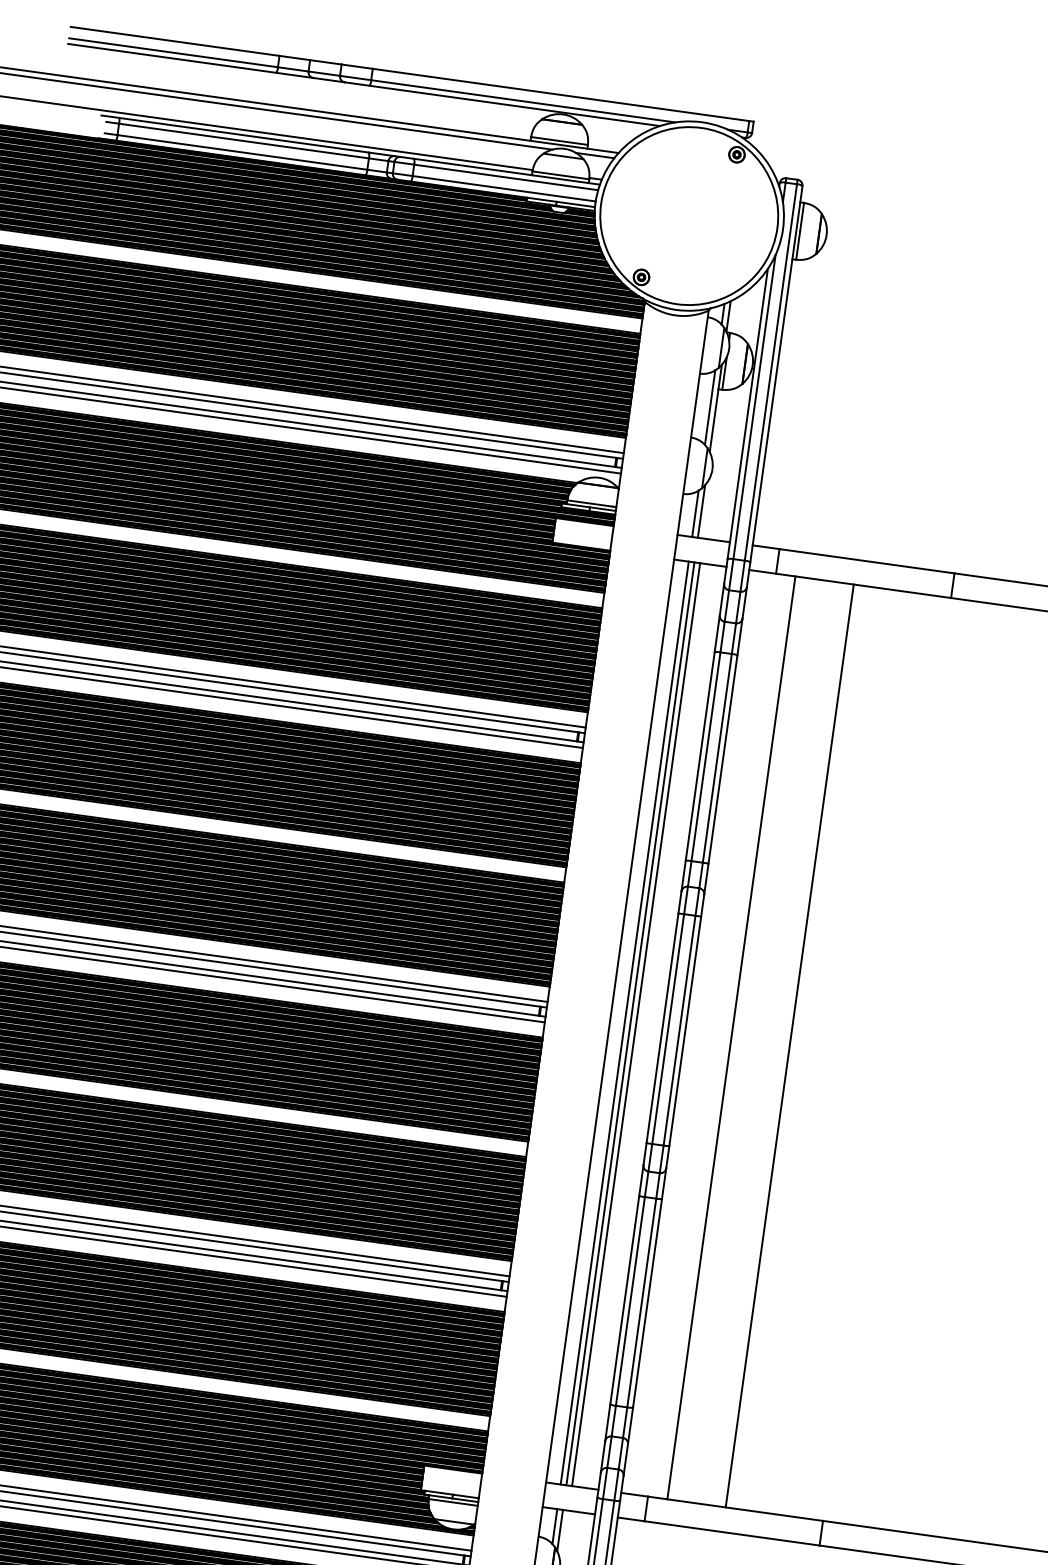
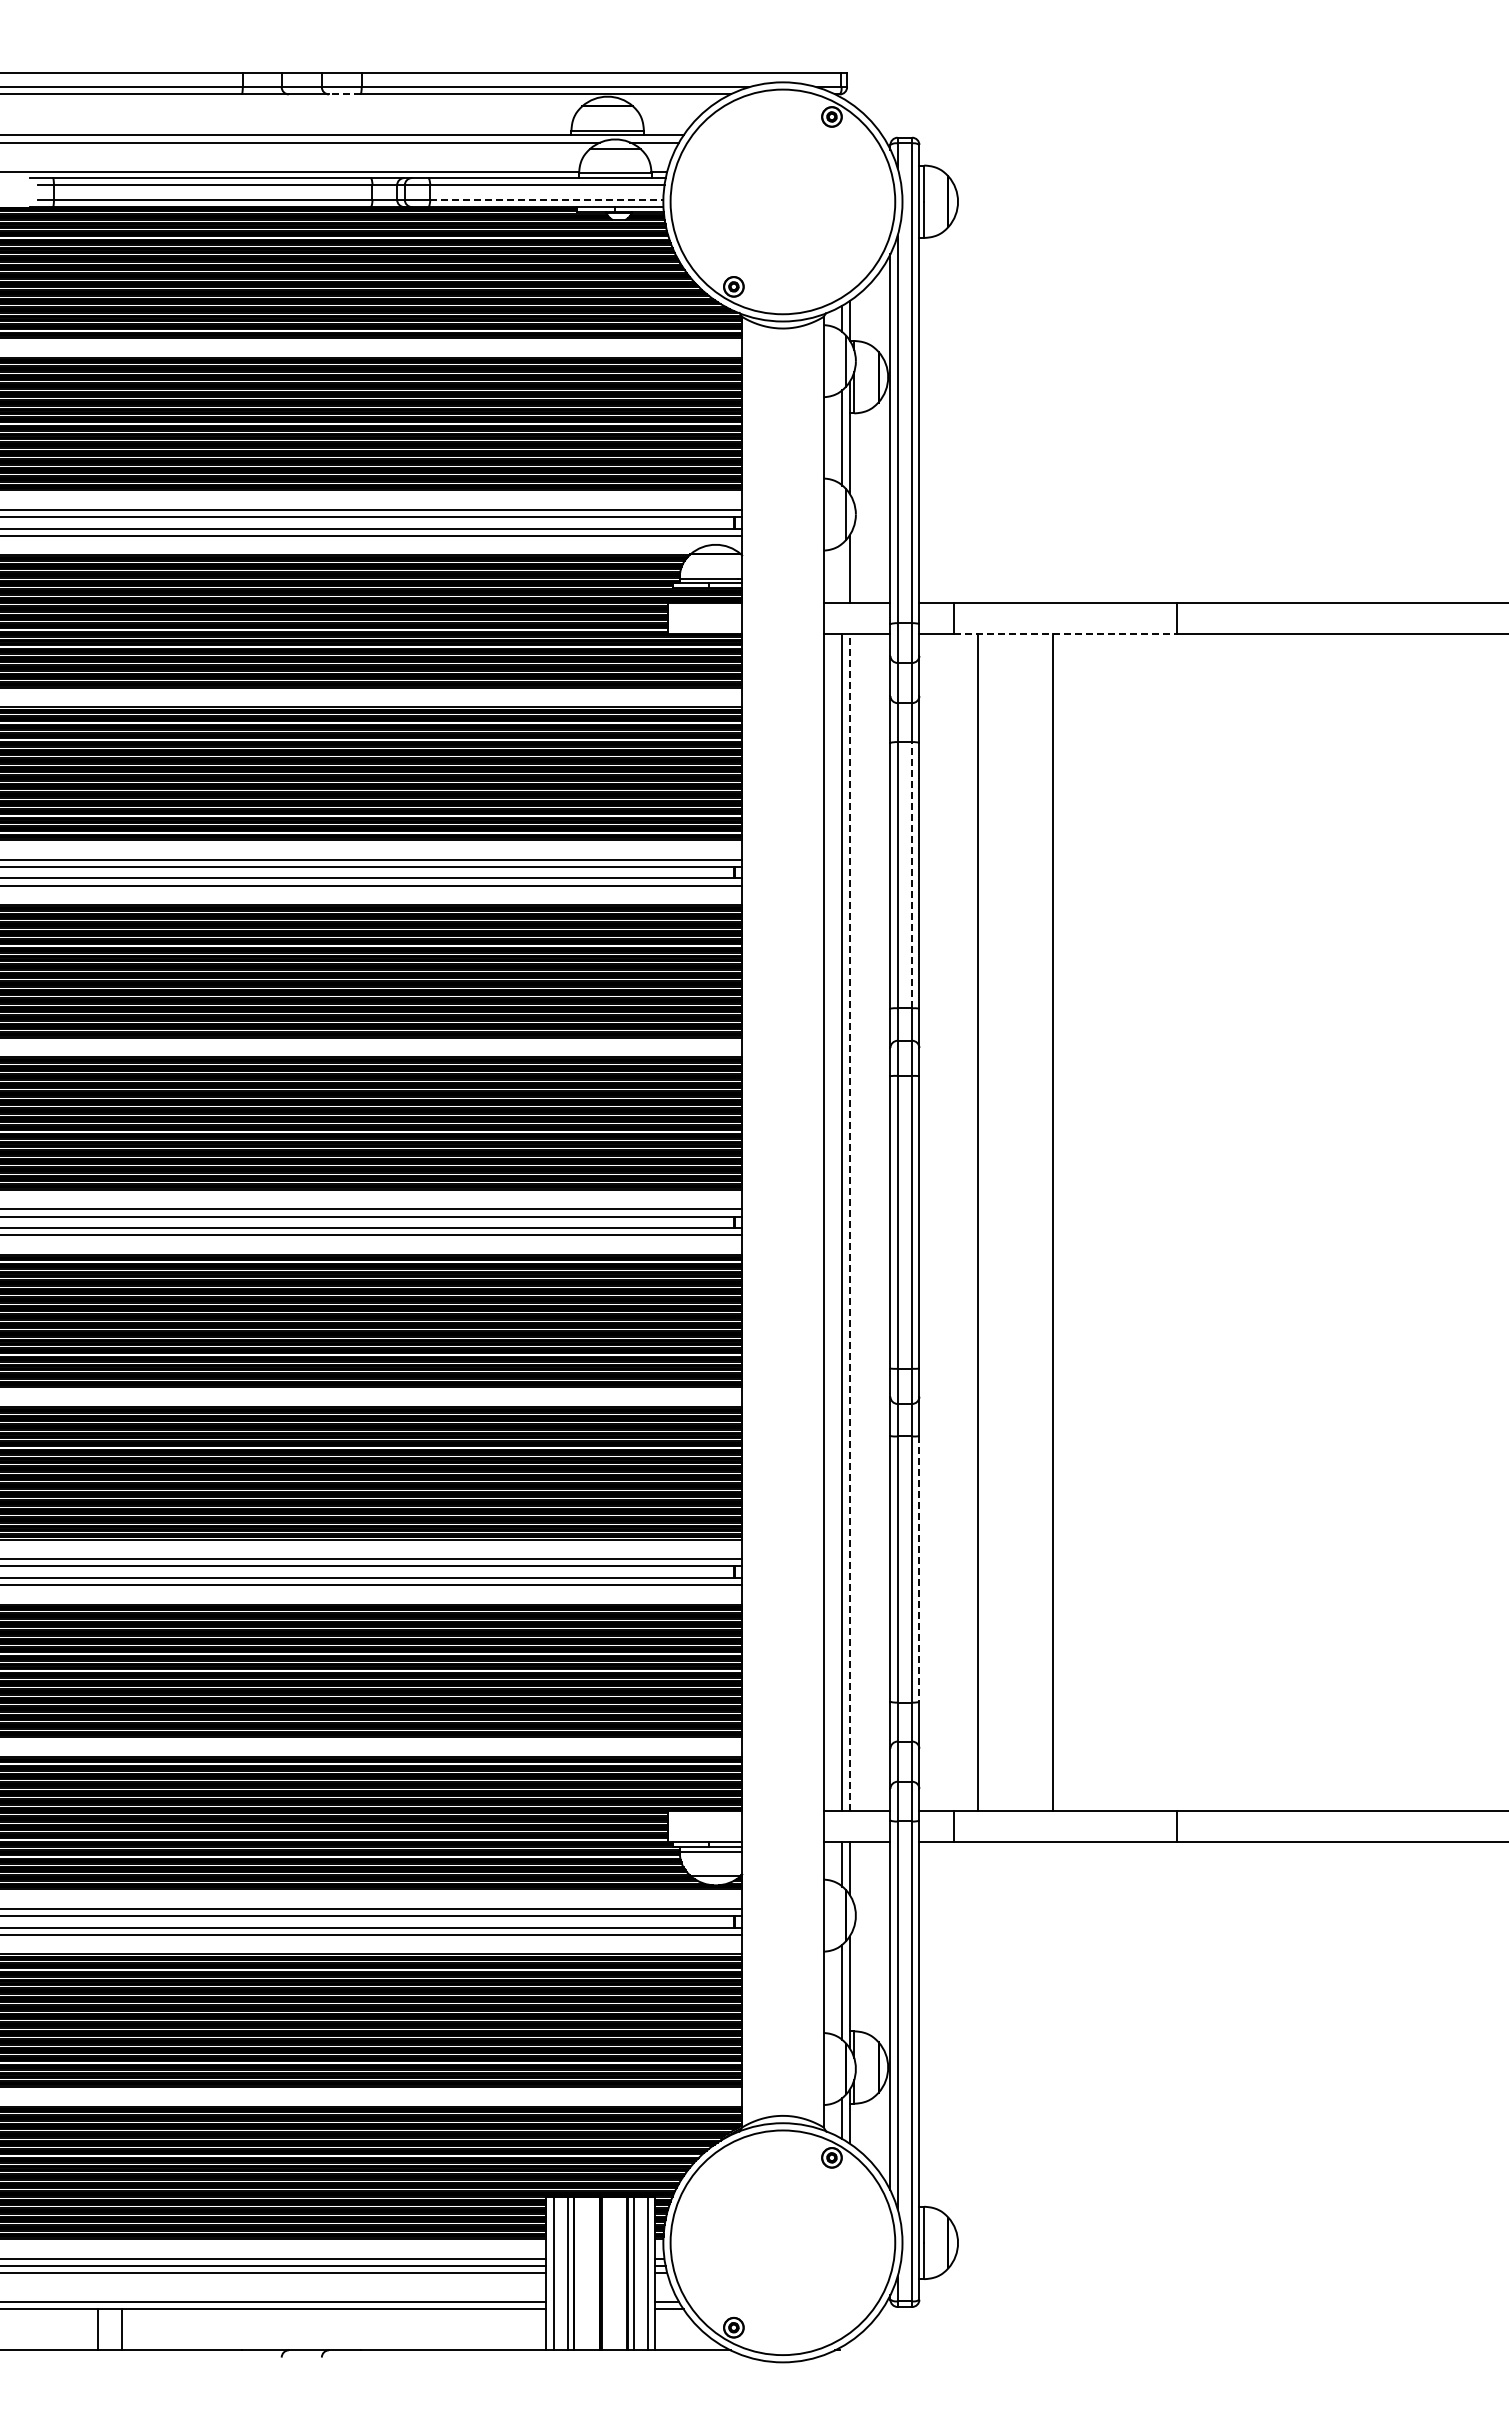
line: (357, 84) -> (344, 94), solid -> dashed
line: (504, 188) -> (546, 199), solid -> dashed
line: (695, 513) -> (842, 572), removed
line: (863, 586) -> (1065, 634), solid -> dashed
line: (717, 757) -> (912, 874), solid -> dashed
line: (630, 1023) -> (849, 1221), solid -> dashed
line: (635, 1024) -> (856, 1222), removed
line: (647, 1303) -> (919, 1568), solid -> dashed

